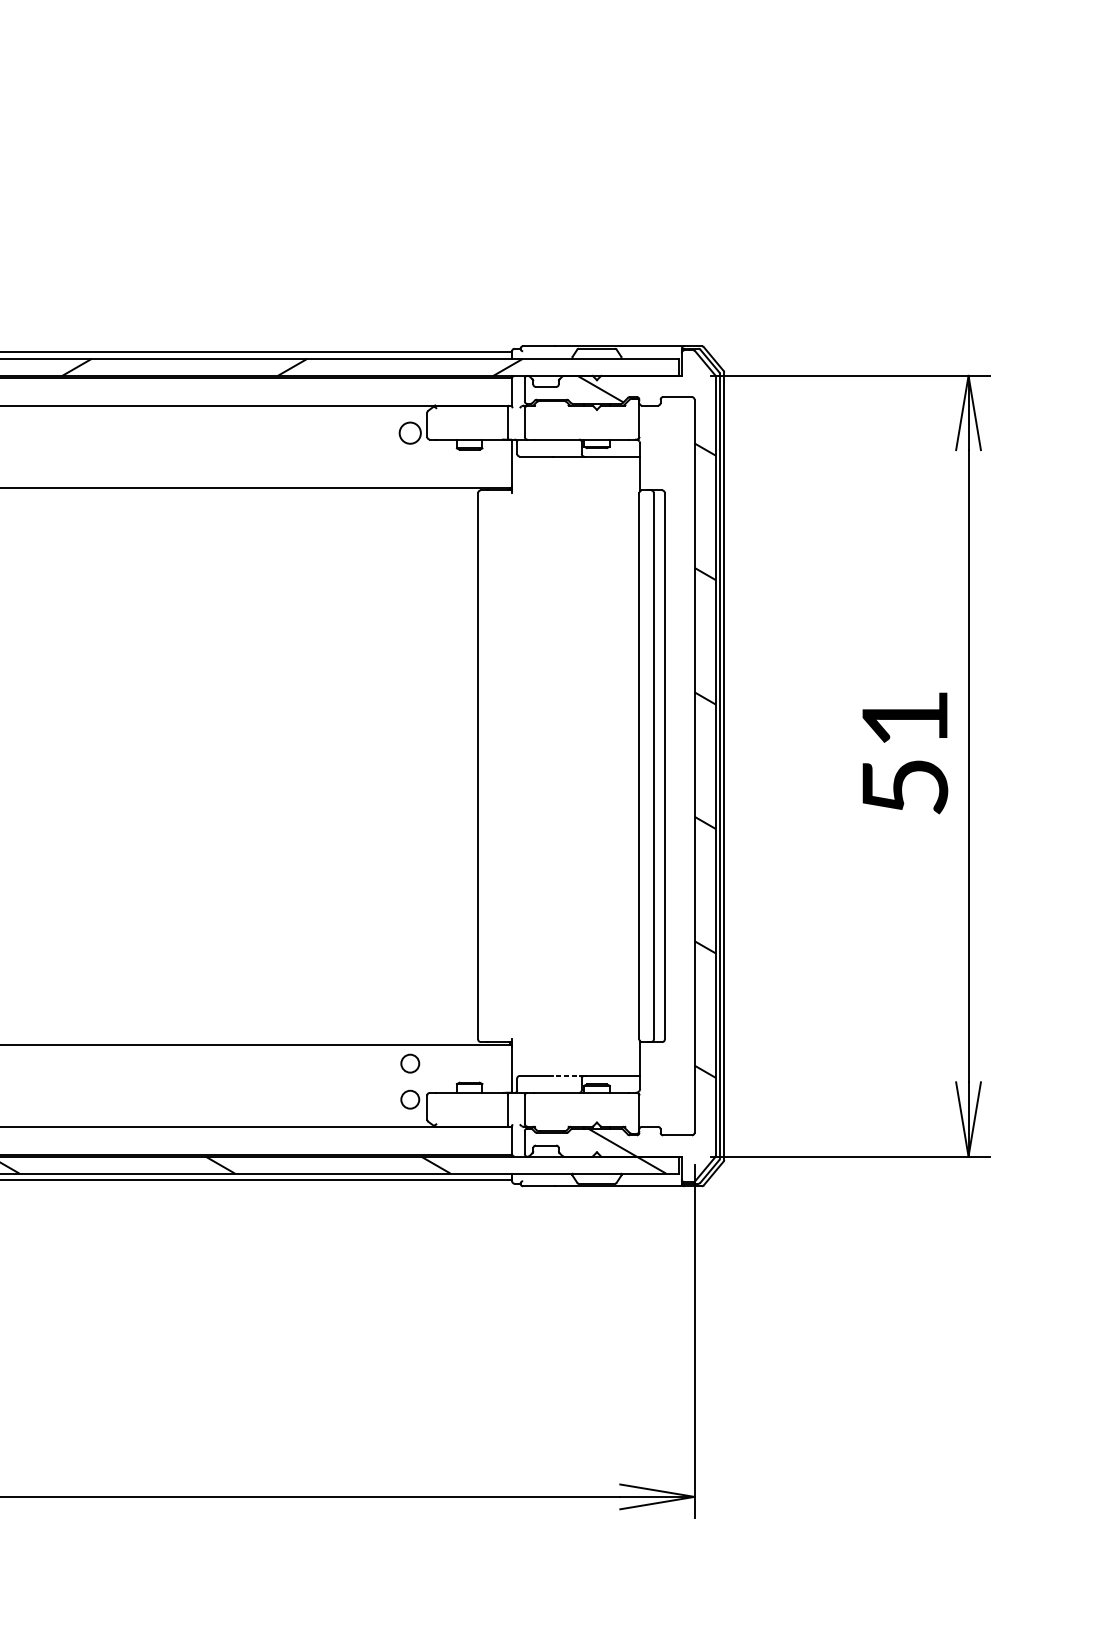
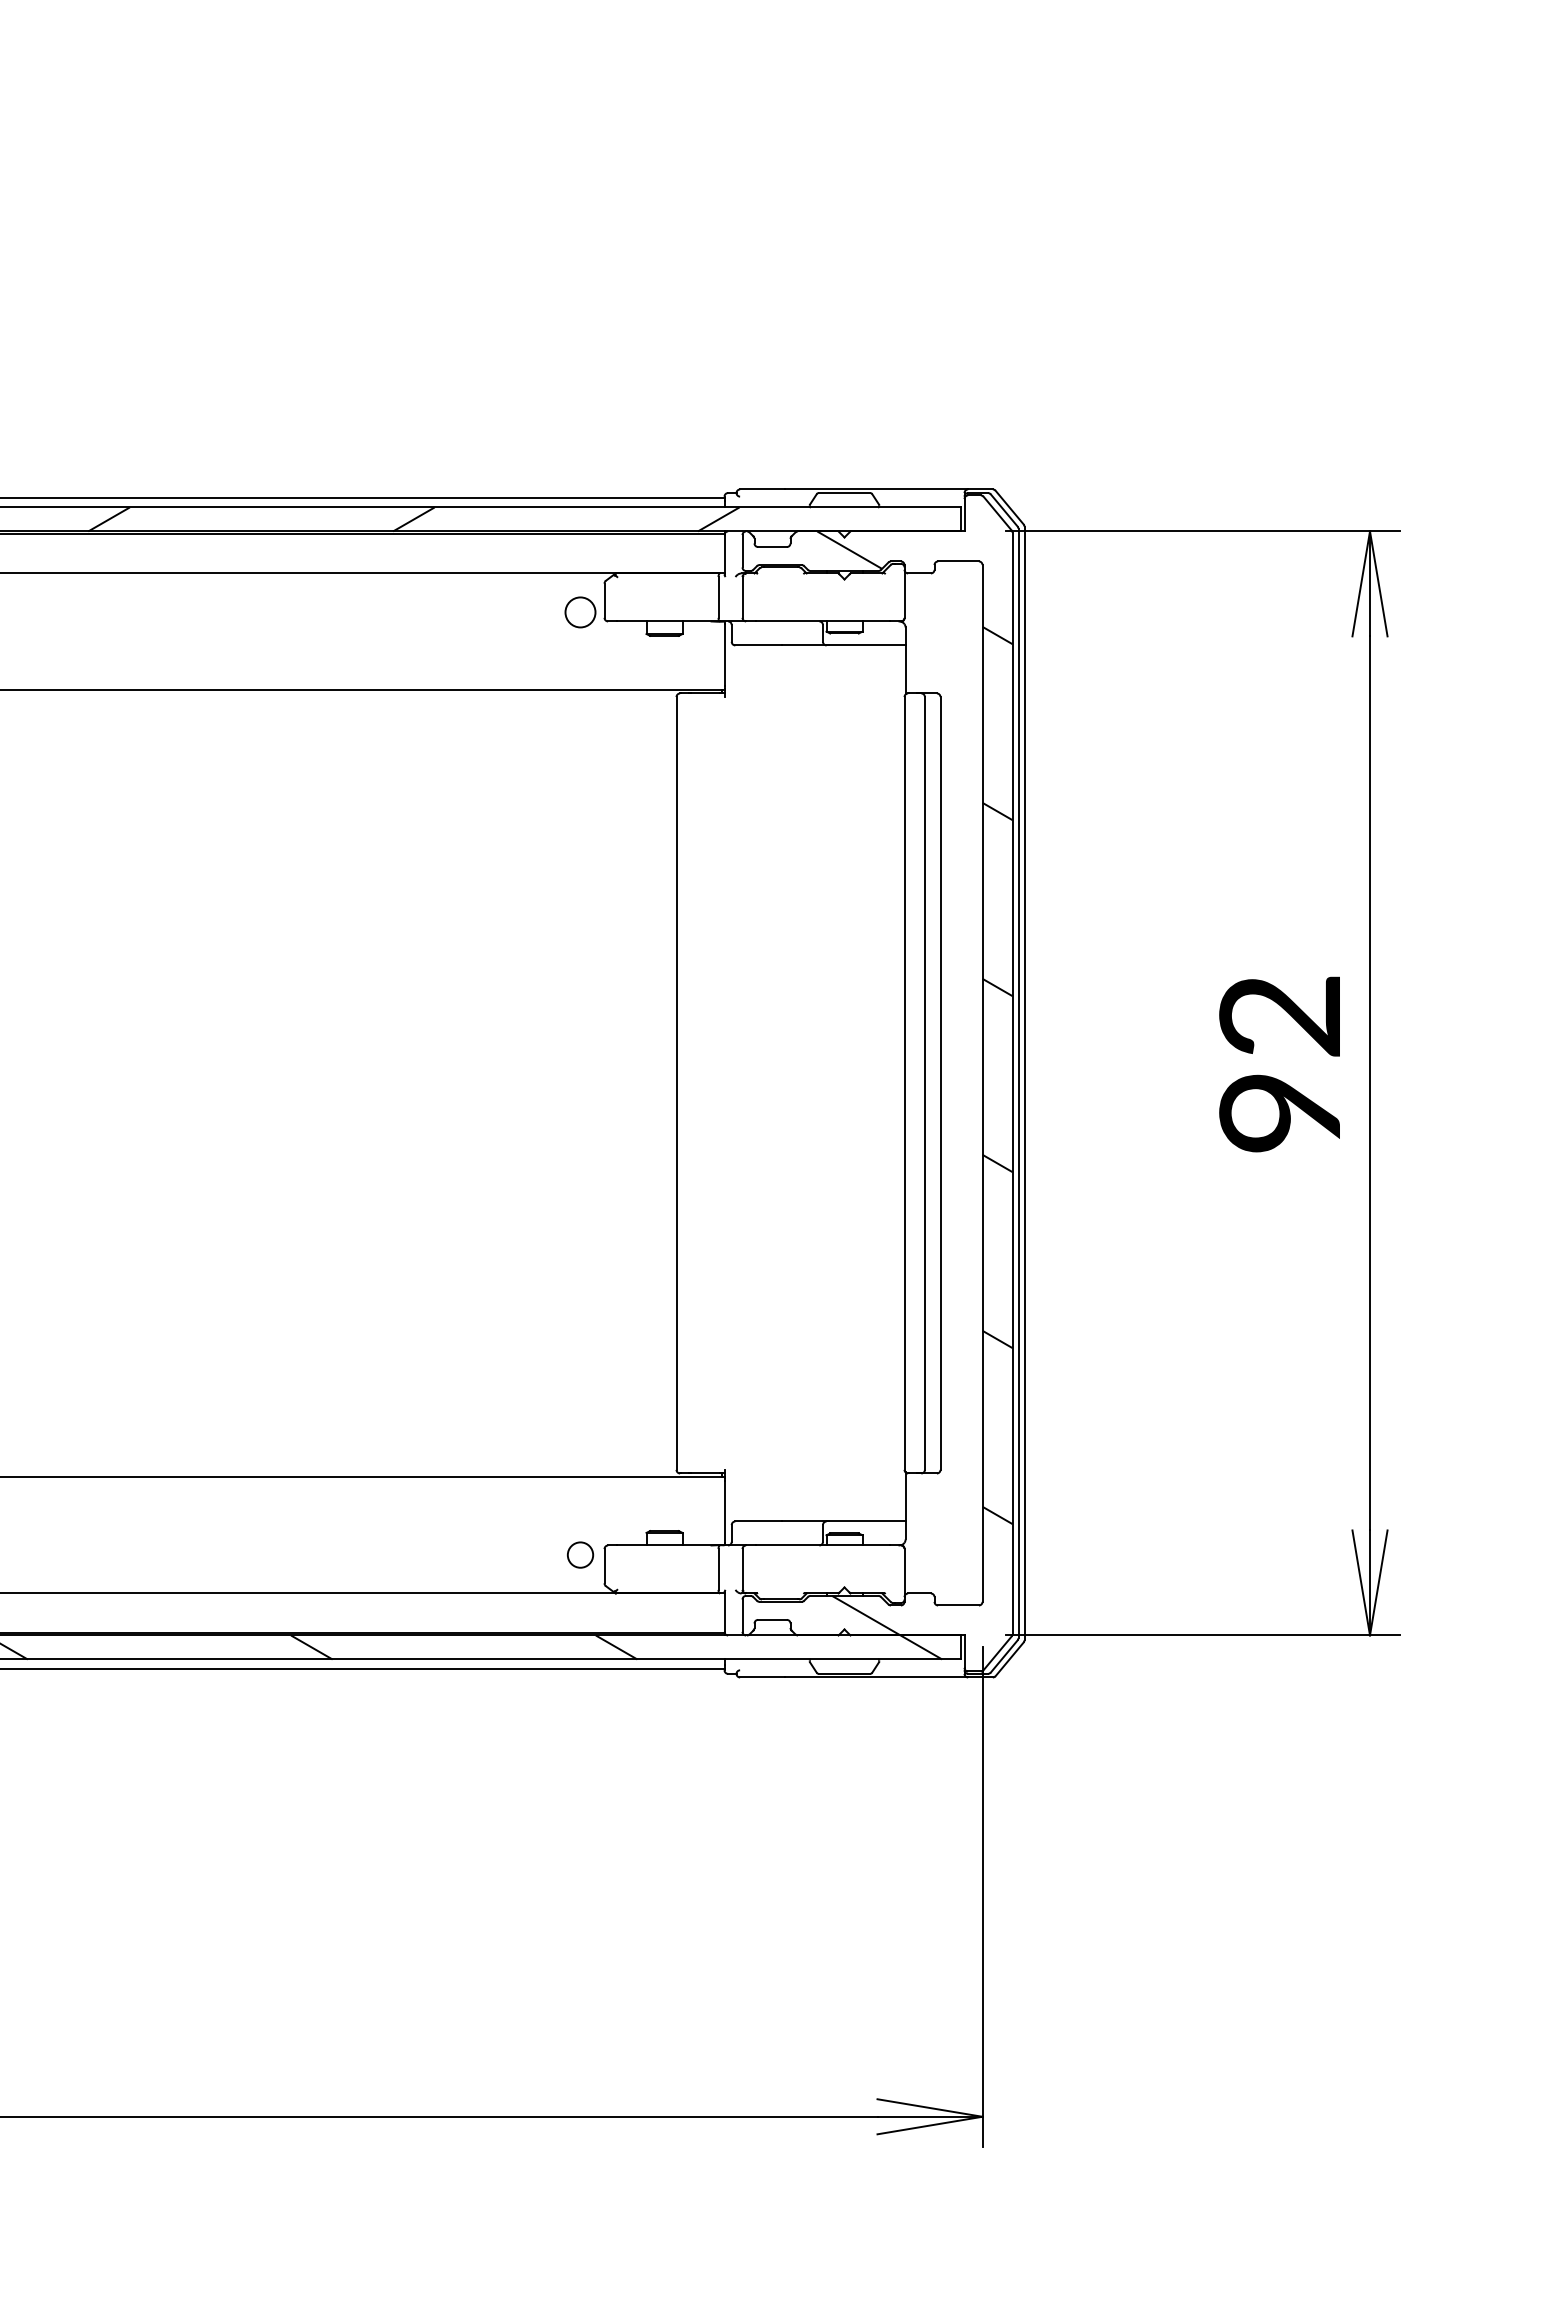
text: (905, 752) -> (1280, 1064), 51 -> 92
circle: (410, 1063) -> (580, 1503), removed
line: (568, 1075) -> (804, 1521), dashed -> solid

